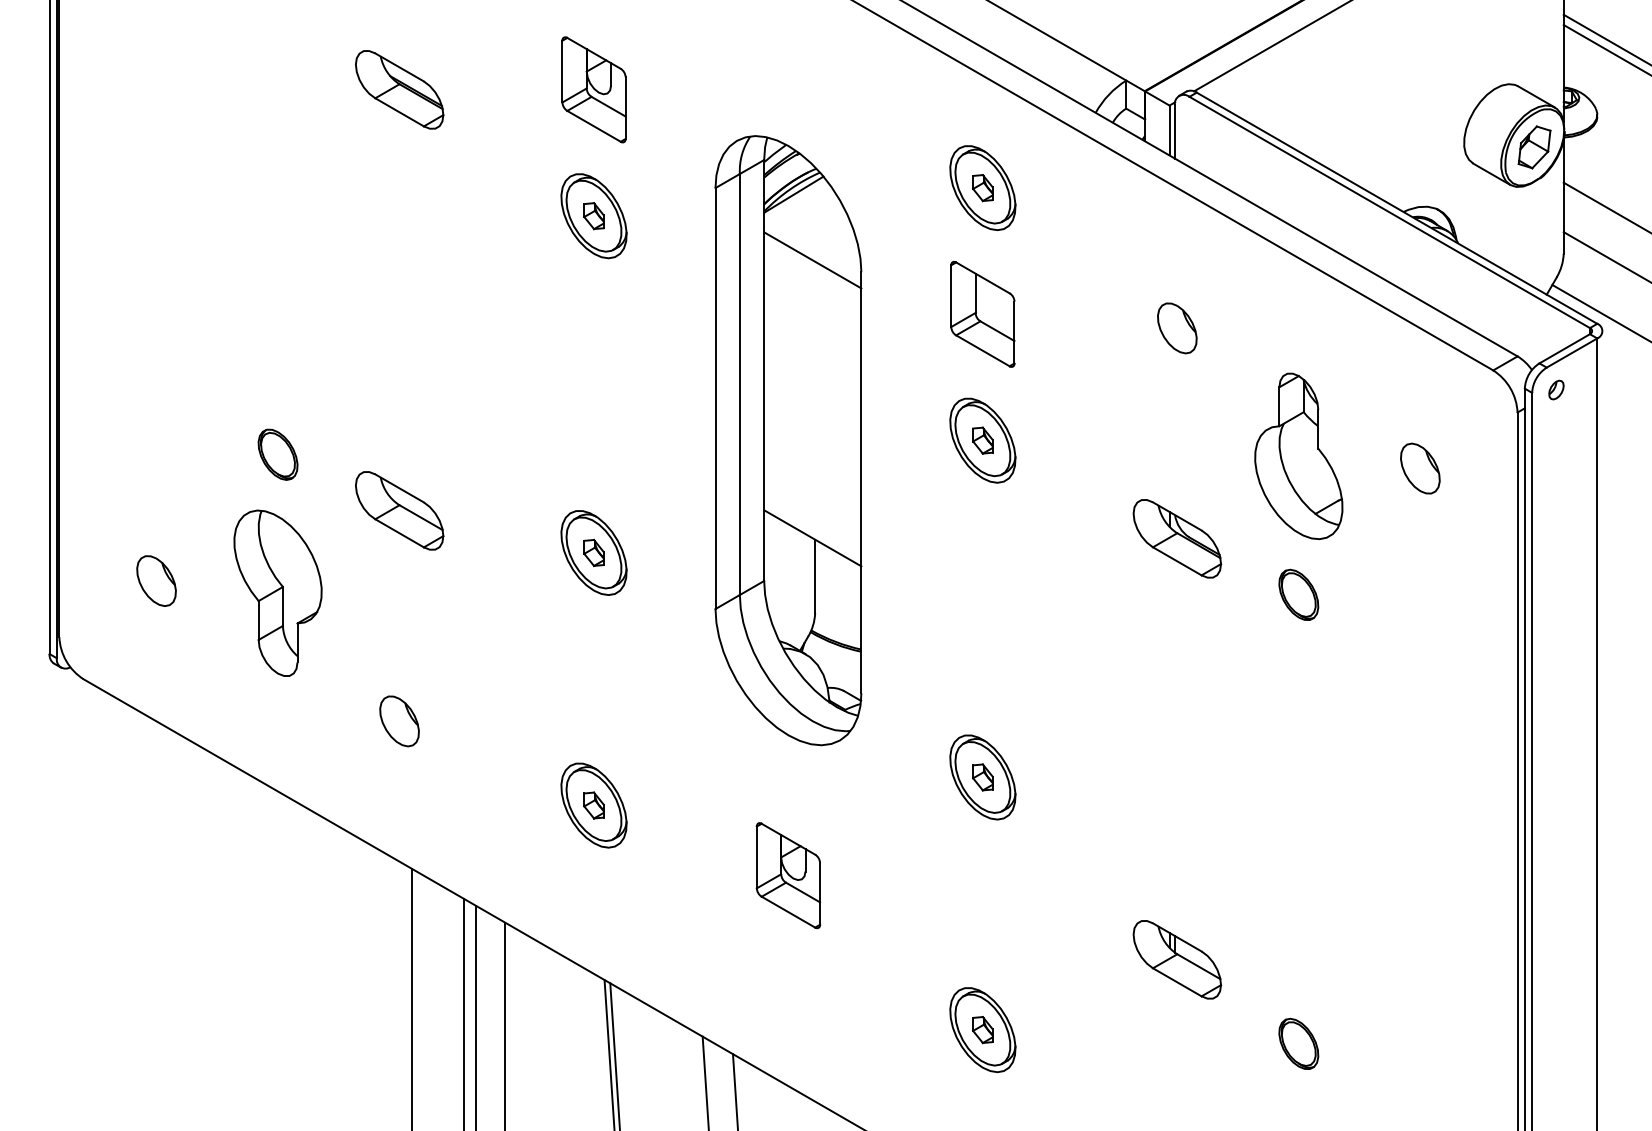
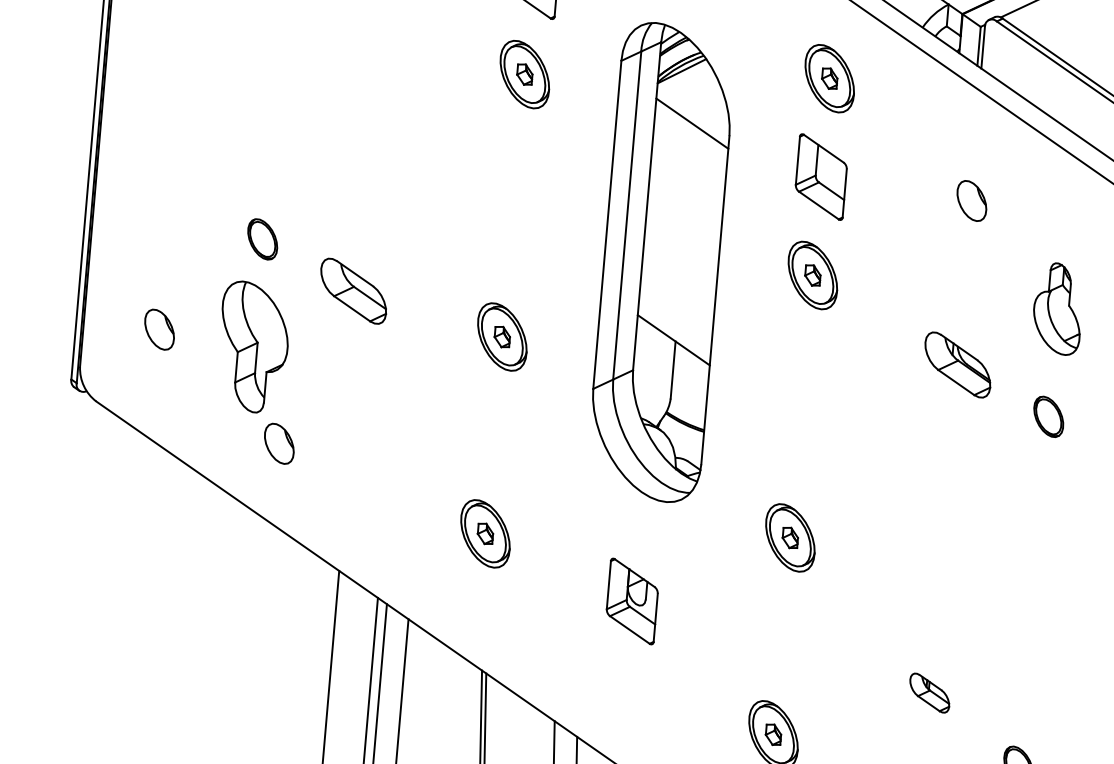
part: (1298, 456) -> (1057, 308), size x0.7
part: (399, 721) -> (279, 443), moved
part: (1177, 959) -> (929, 692), size x0.6

